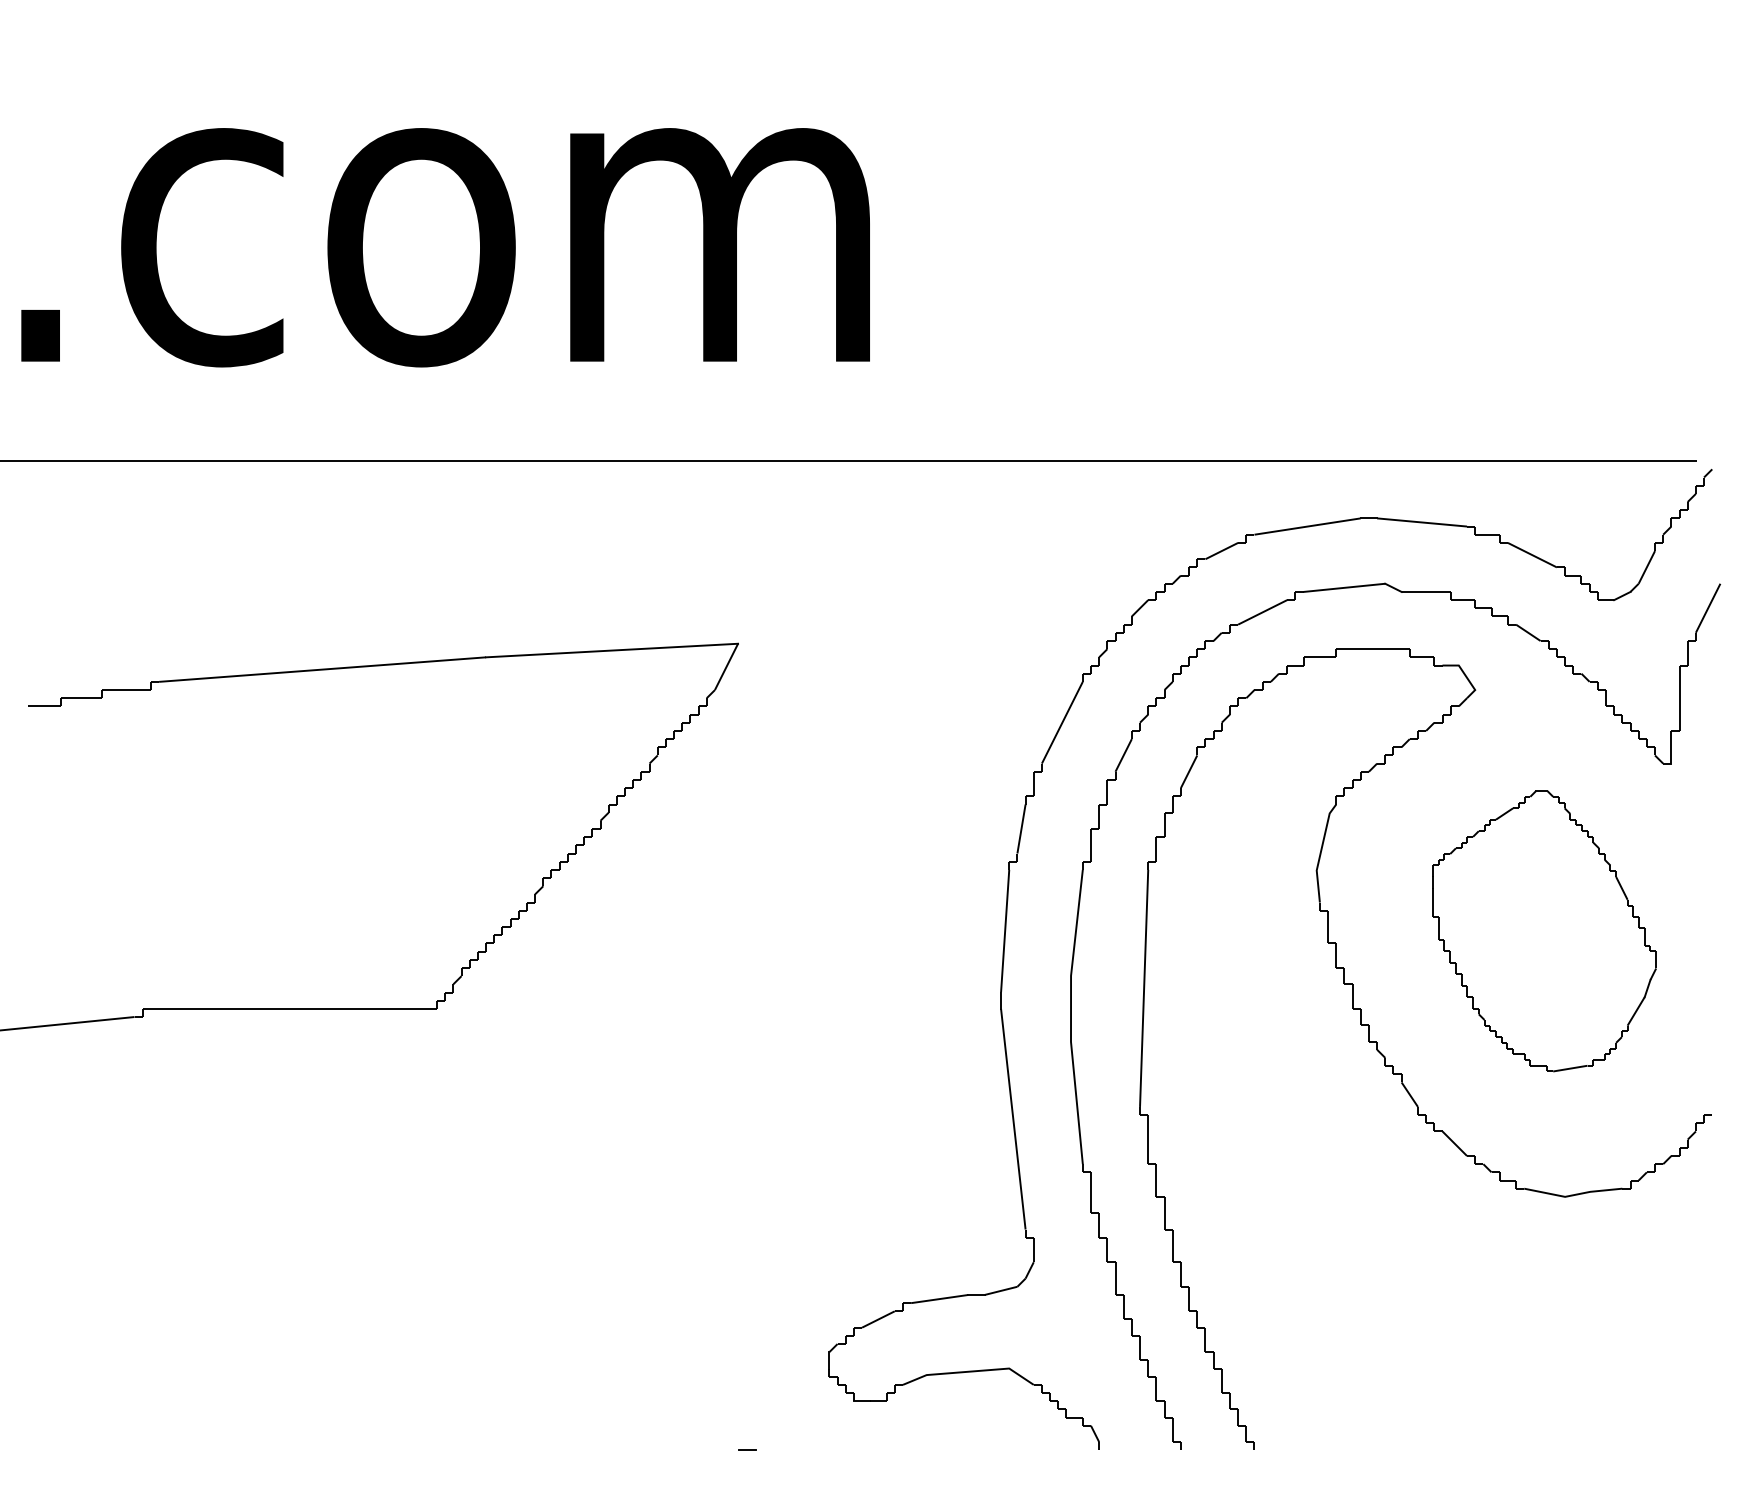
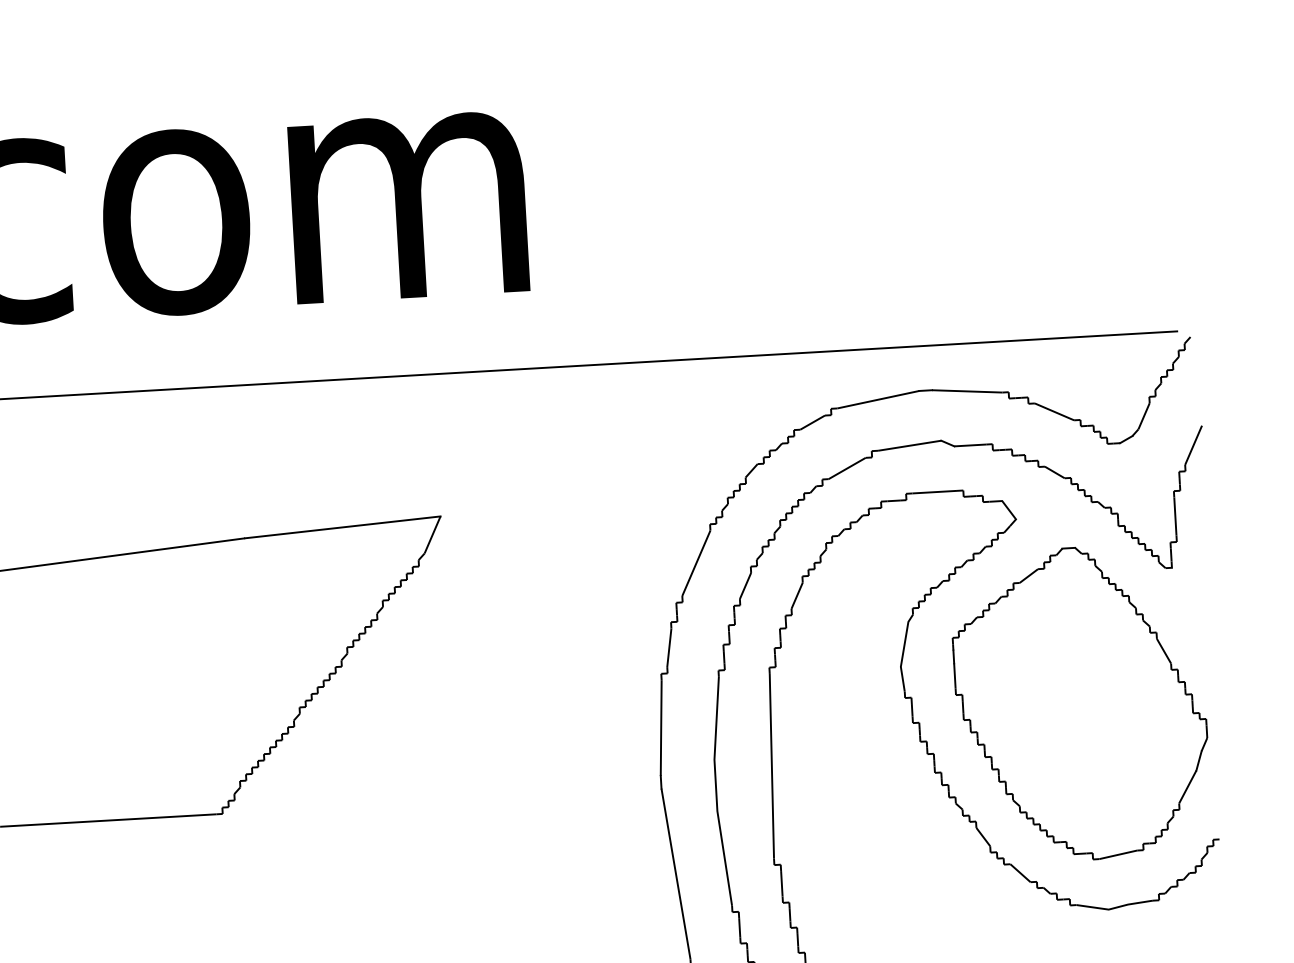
part: (1544, 931) -> (1080, 704), size x1.43

